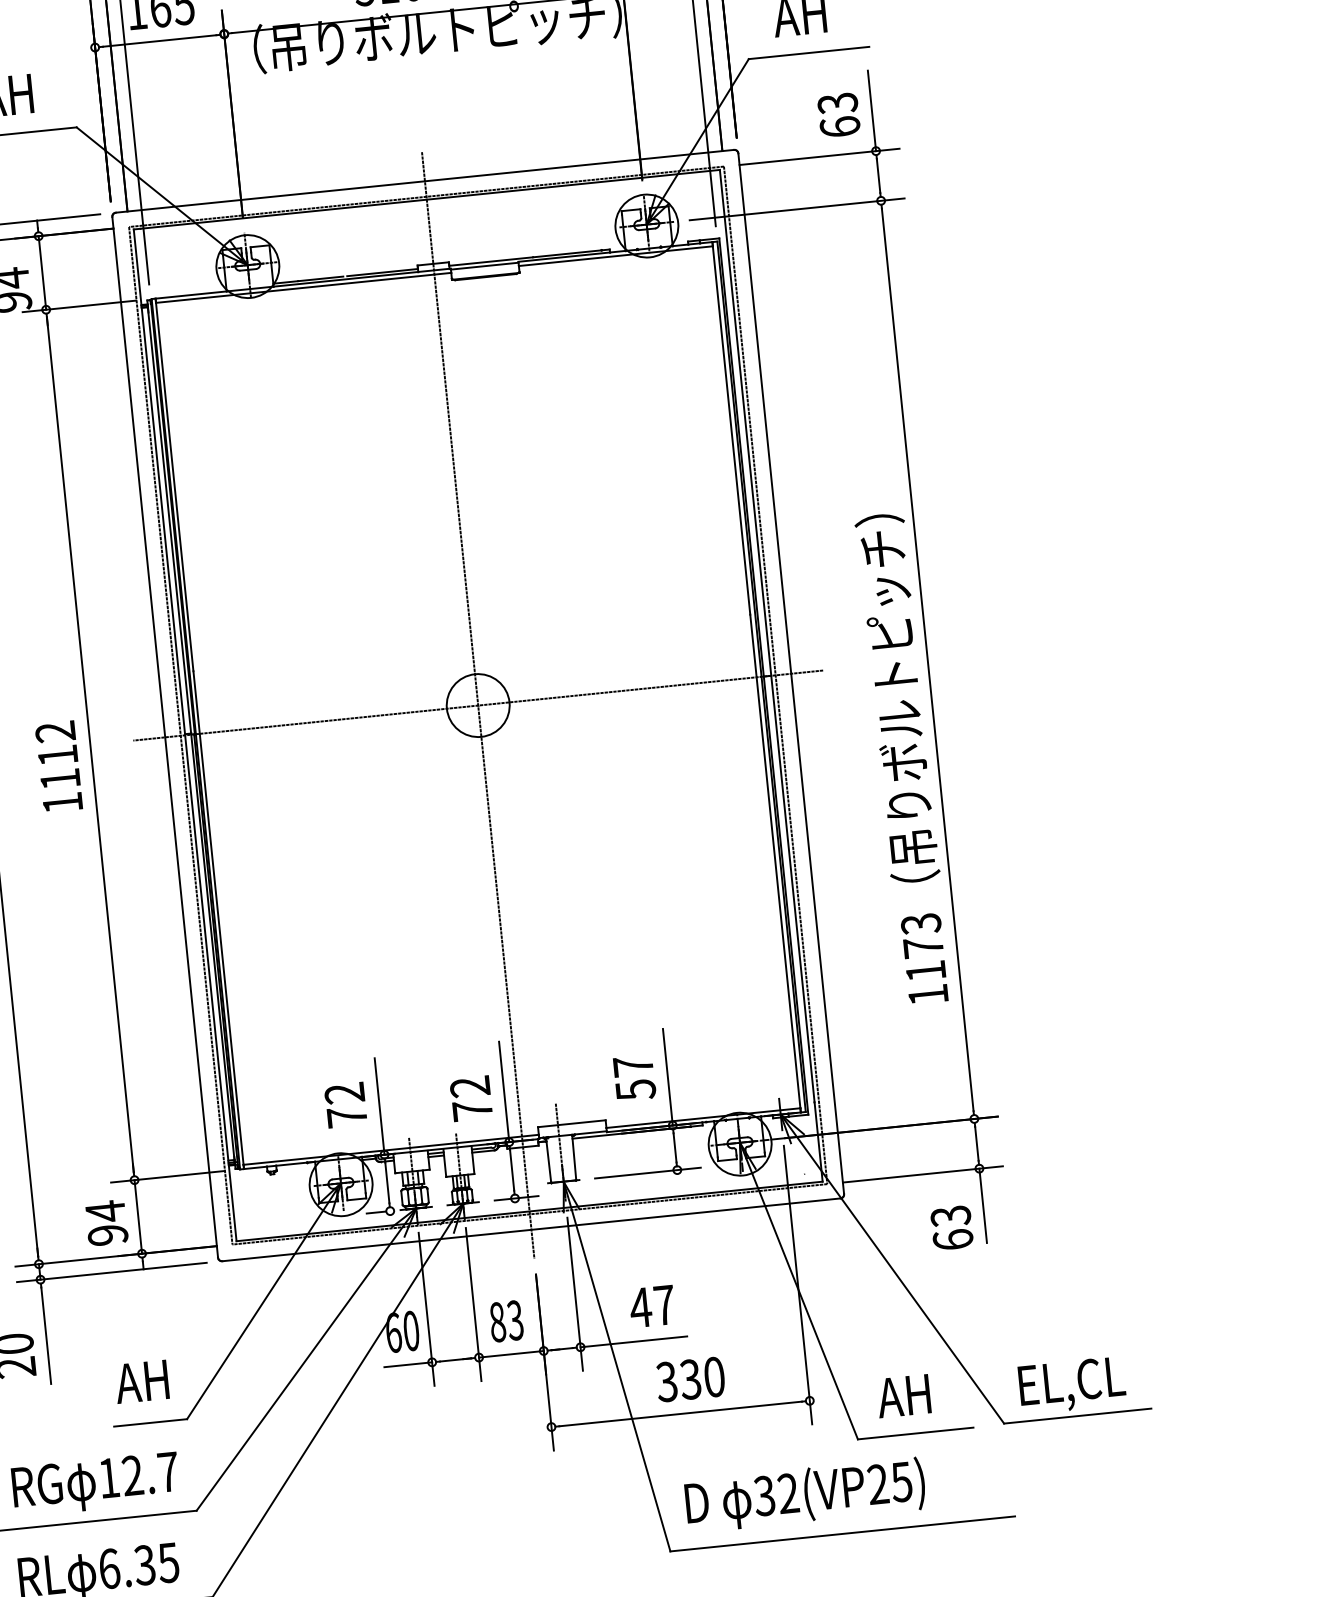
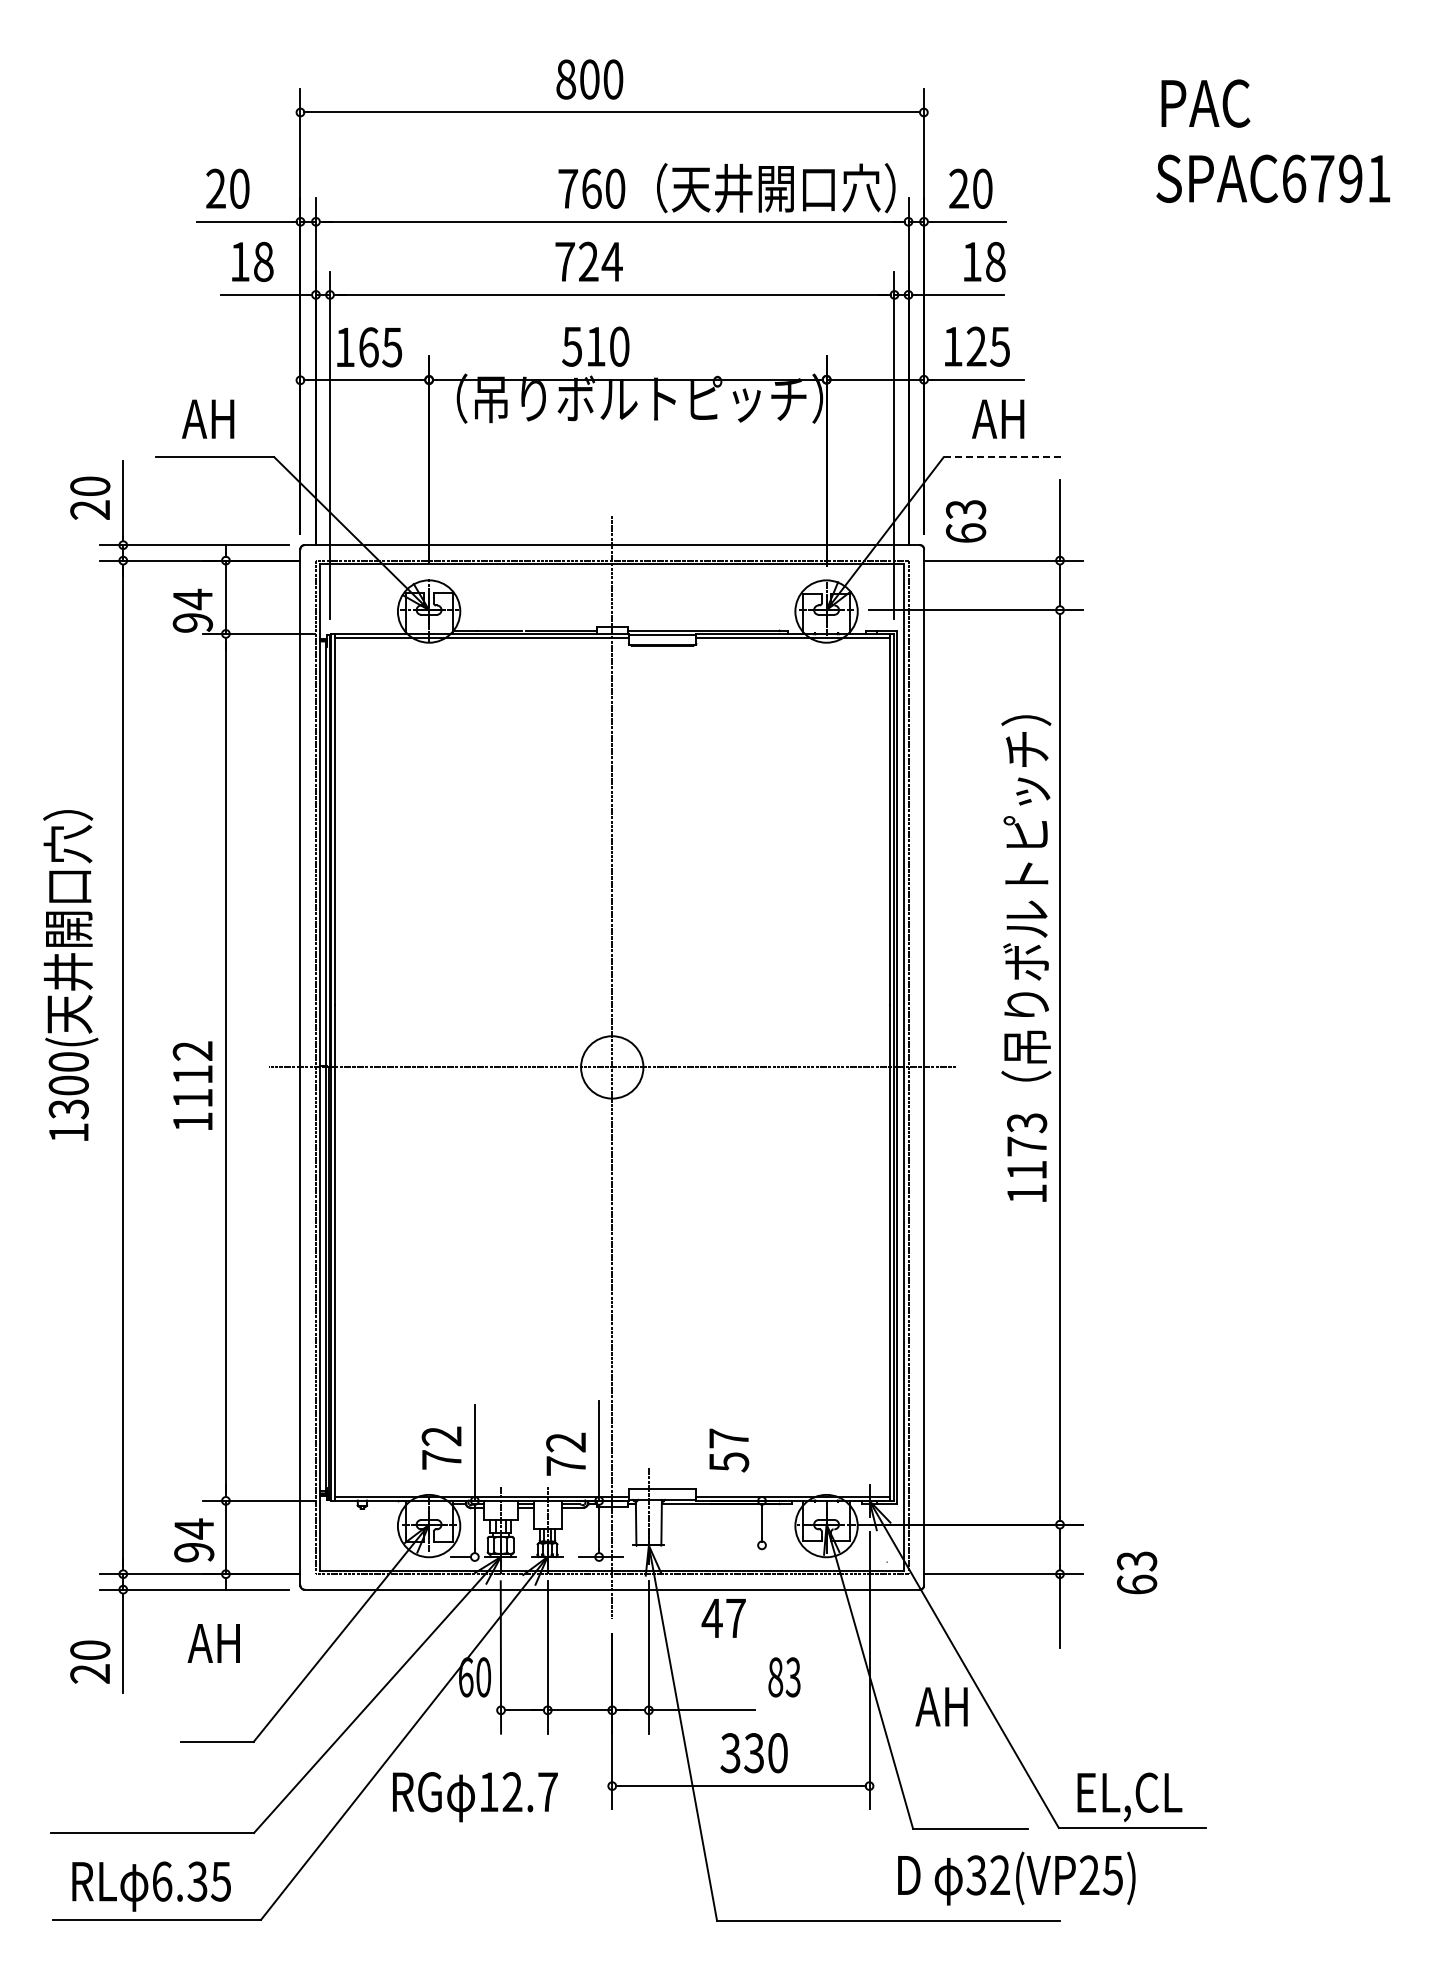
line: (808, 53) -> (1003, 457), solid -> dashed
text: (839, 115) -> (966, 521), moved
text: (903, 758) -> (1026, 958), moved
line: (668, 1076) -> (762, 1452), removed
line: (647, 1173) -> (732, 1545), removed
text: (952, 1227) -> (1137, 1572), moved
text: (652, 1306) -> (723, 1618), moved
text: (506, 1321) -> (784, 1677), moved
line: (408, 1364) -> (477, 1710), removed
text: (141, 1381) -> (213, 1643), moved
text: (903, 1395) -> (941, 1706), moved
text: (96, 1484) -> (475, 1797), moved
text: (805, 1495) -> (1016, 1878), moved

